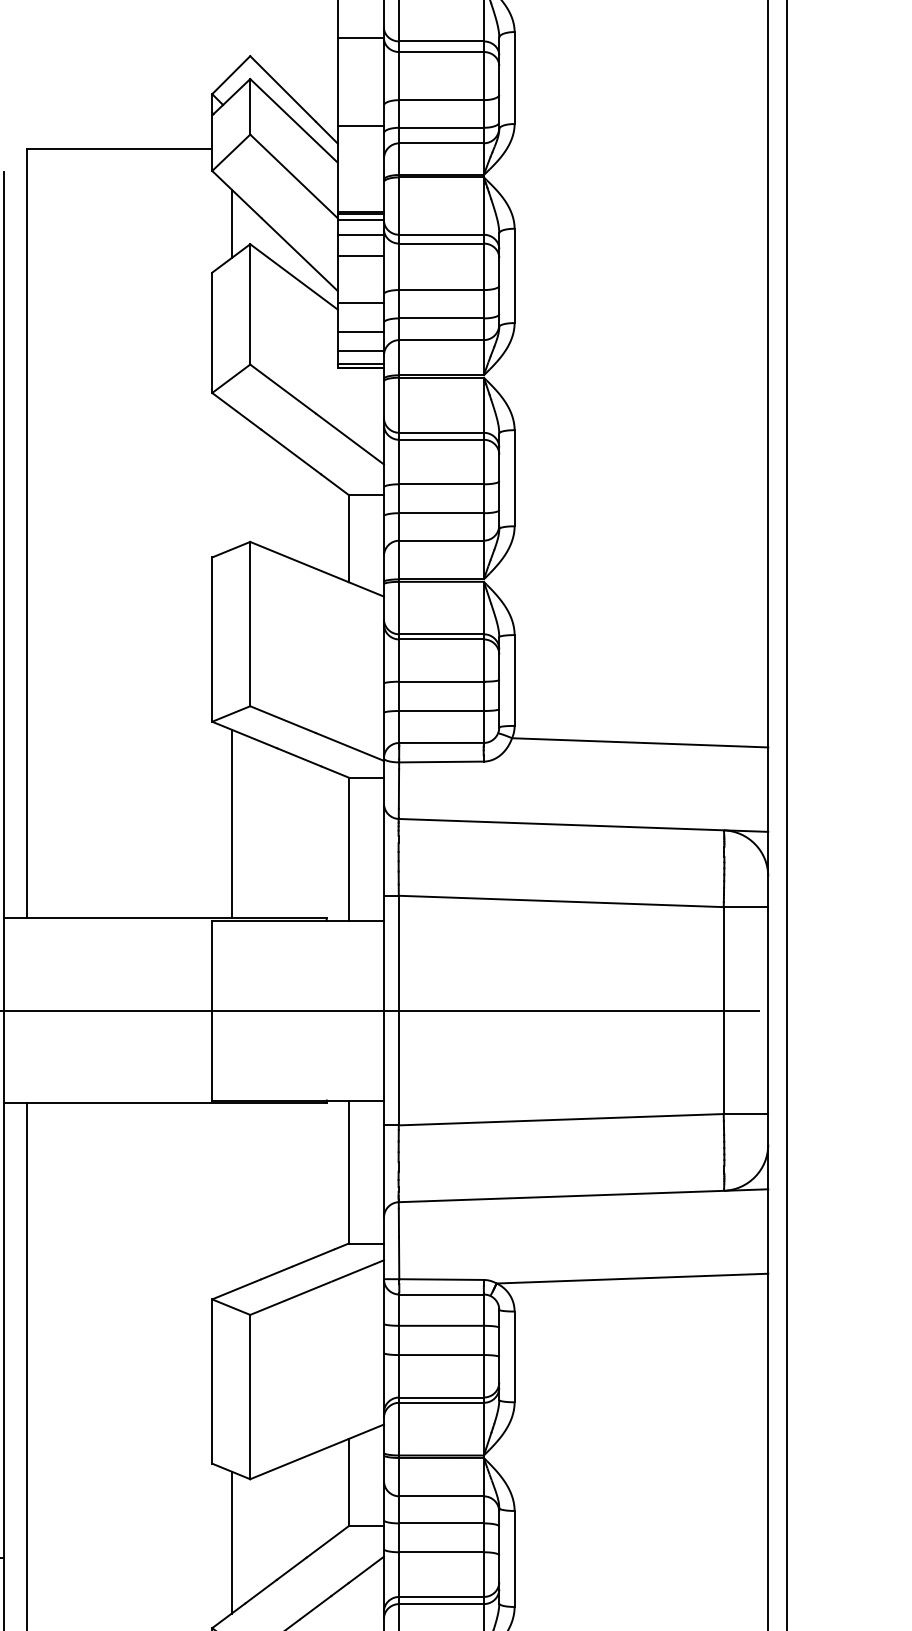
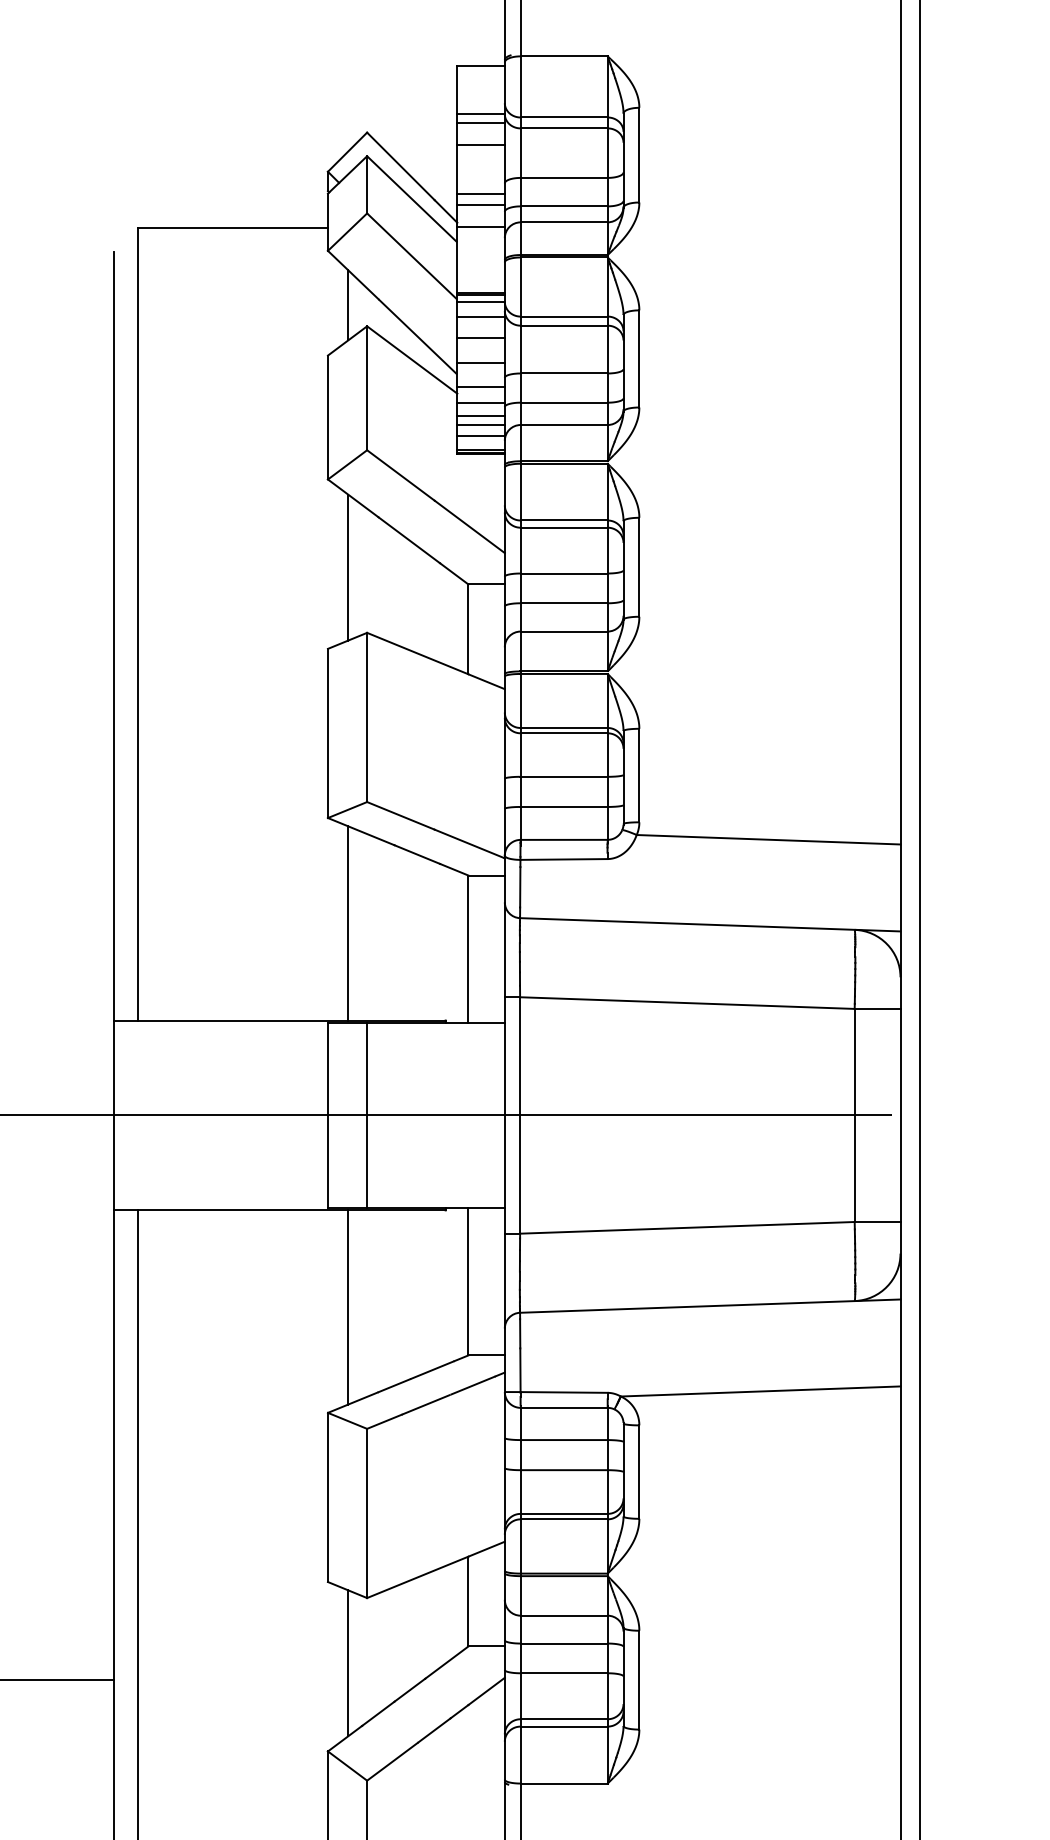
line: (360, 46) -> (480, 122), added
line: (360, 67) -> (480, 144), added
line: (360, 116) -> (480, 194), added
line: (360, 147) -> (480, 226), added
line: (360, 279) -> (480, 362), added
line: (360, 318) -> (480, 402), added
line: (360, 339) -> (480, 424), added
line: (232, 478) -> (348, 567), added
line: (250, 1010) -> (367, 1115), added
line: (232, 1197) -> (348, 1307), added

